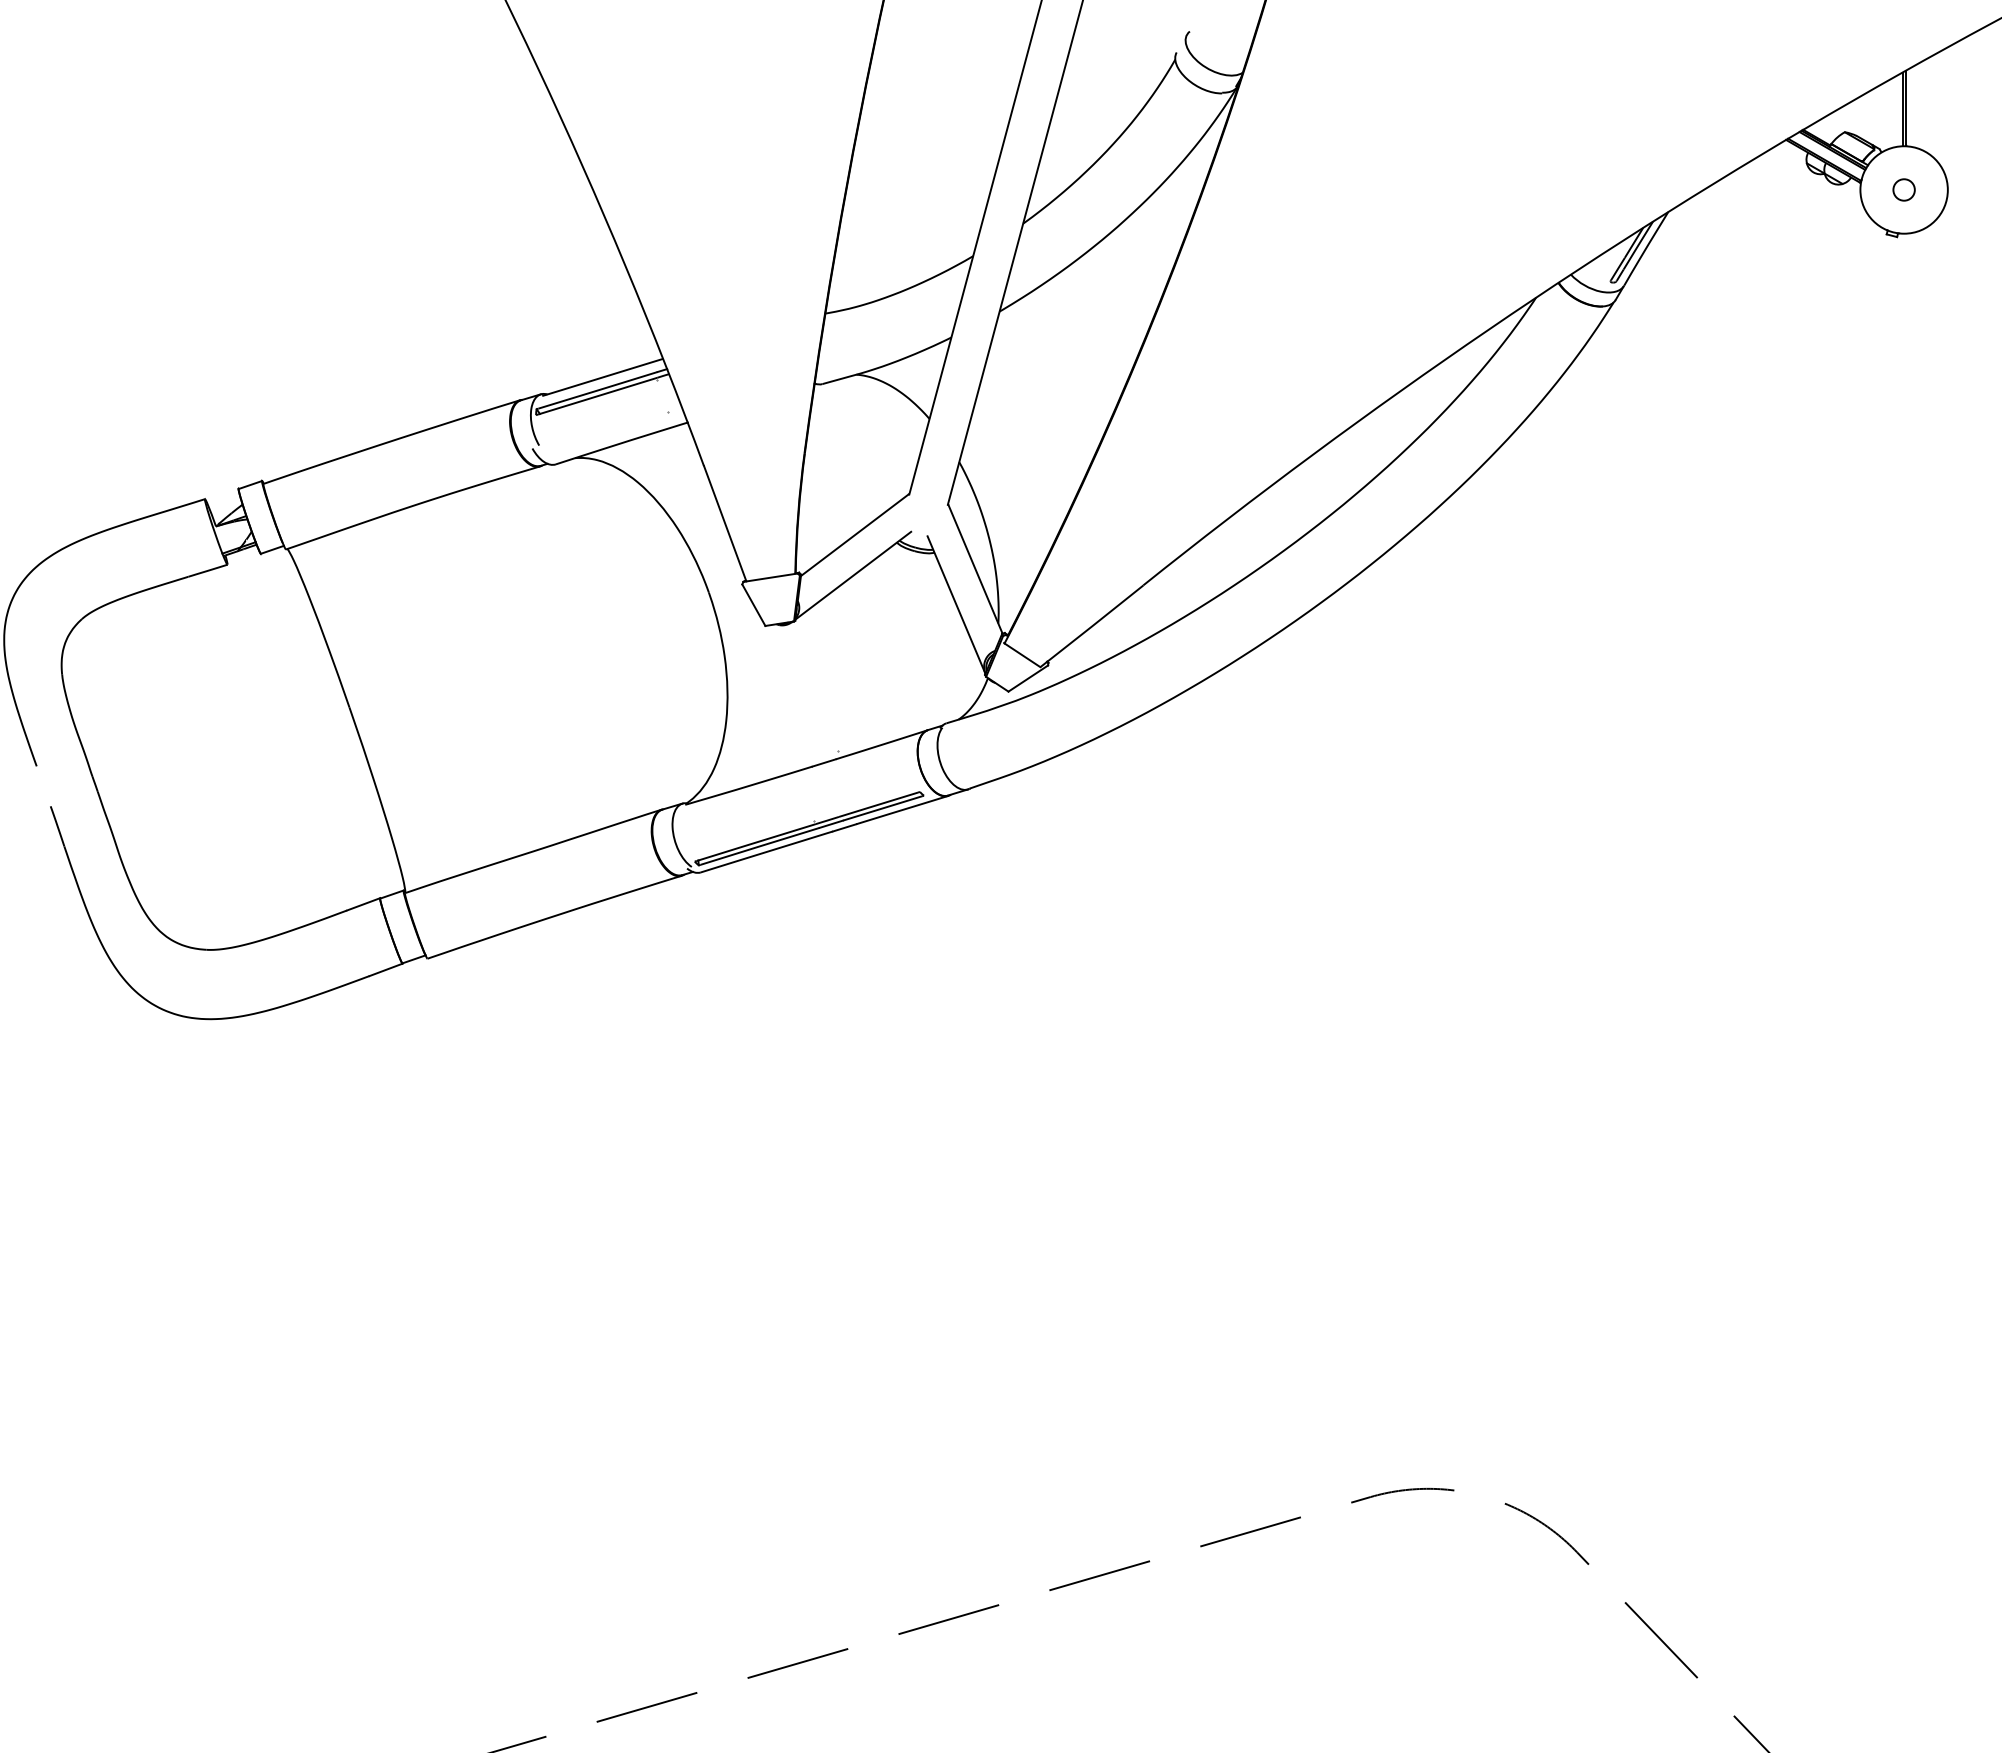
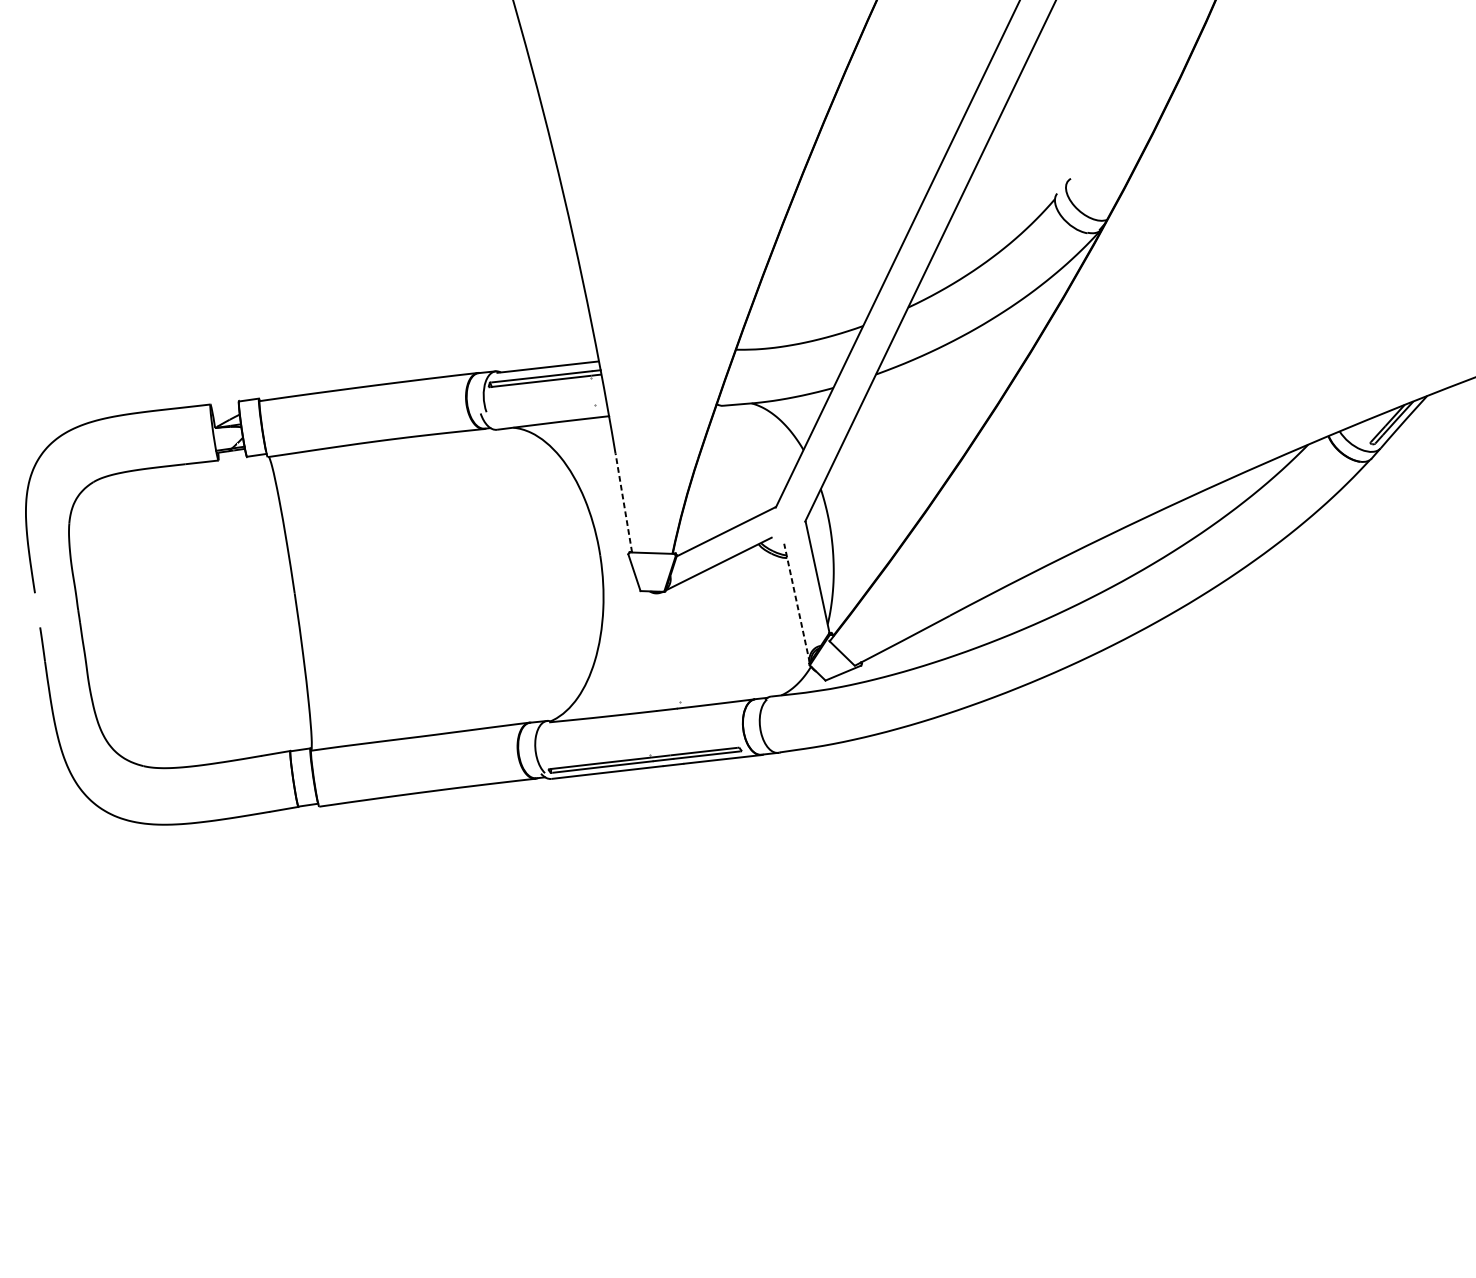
line: (725, 523) -> (624, 502), solid -> dashed
line: (956, 605) -> (796, 603), solid -> dashed

